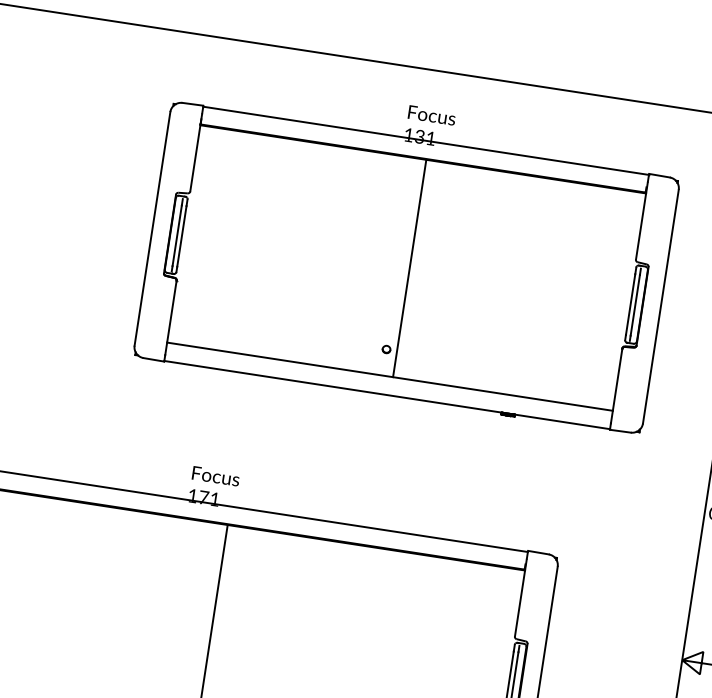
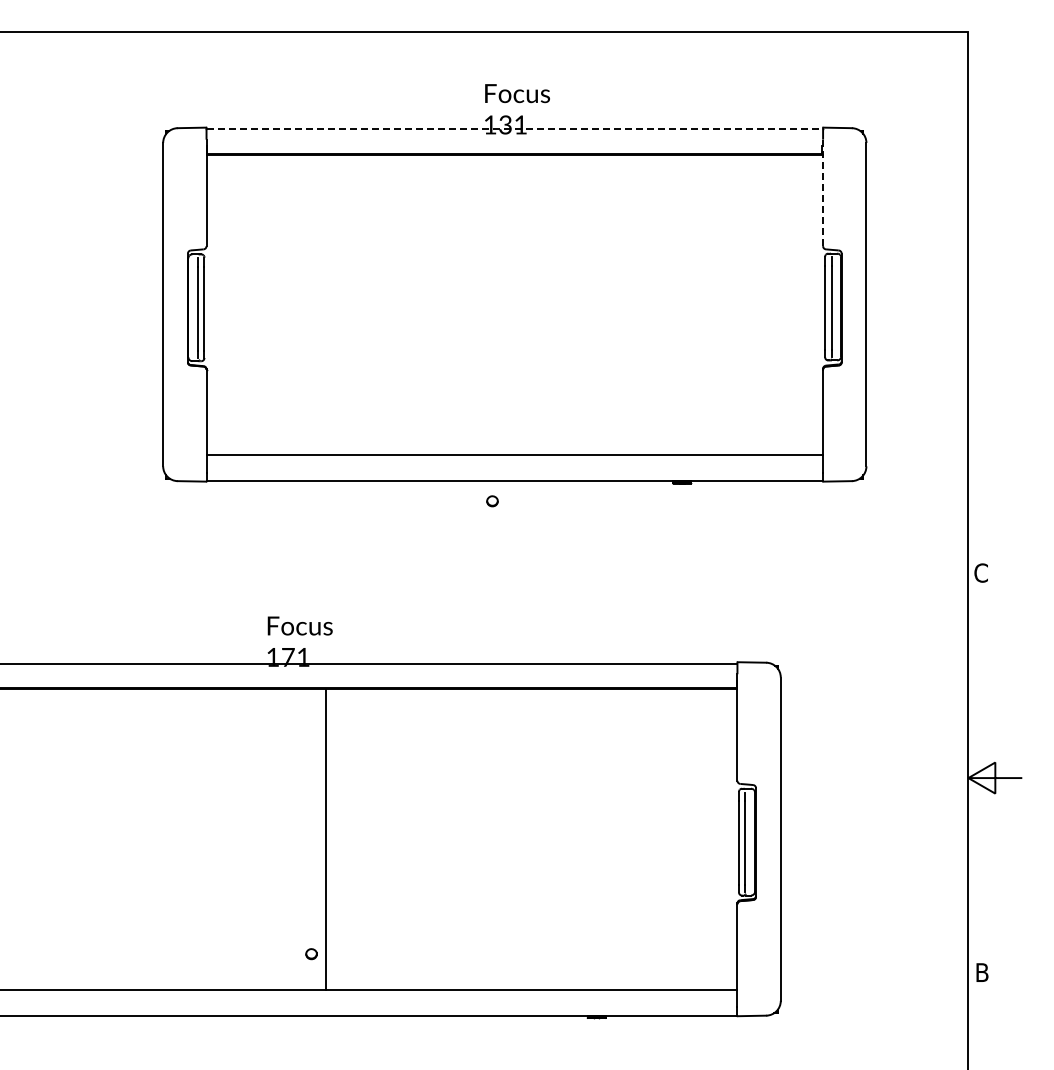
line: (426, 141) -> (515, 129), solid -> dashed
line: (642, 220) -> (823, 192), solid -> dashed
line: (410, 268) -> (519, 304), removed
part: (386, 349) -> (492, 501), moved

